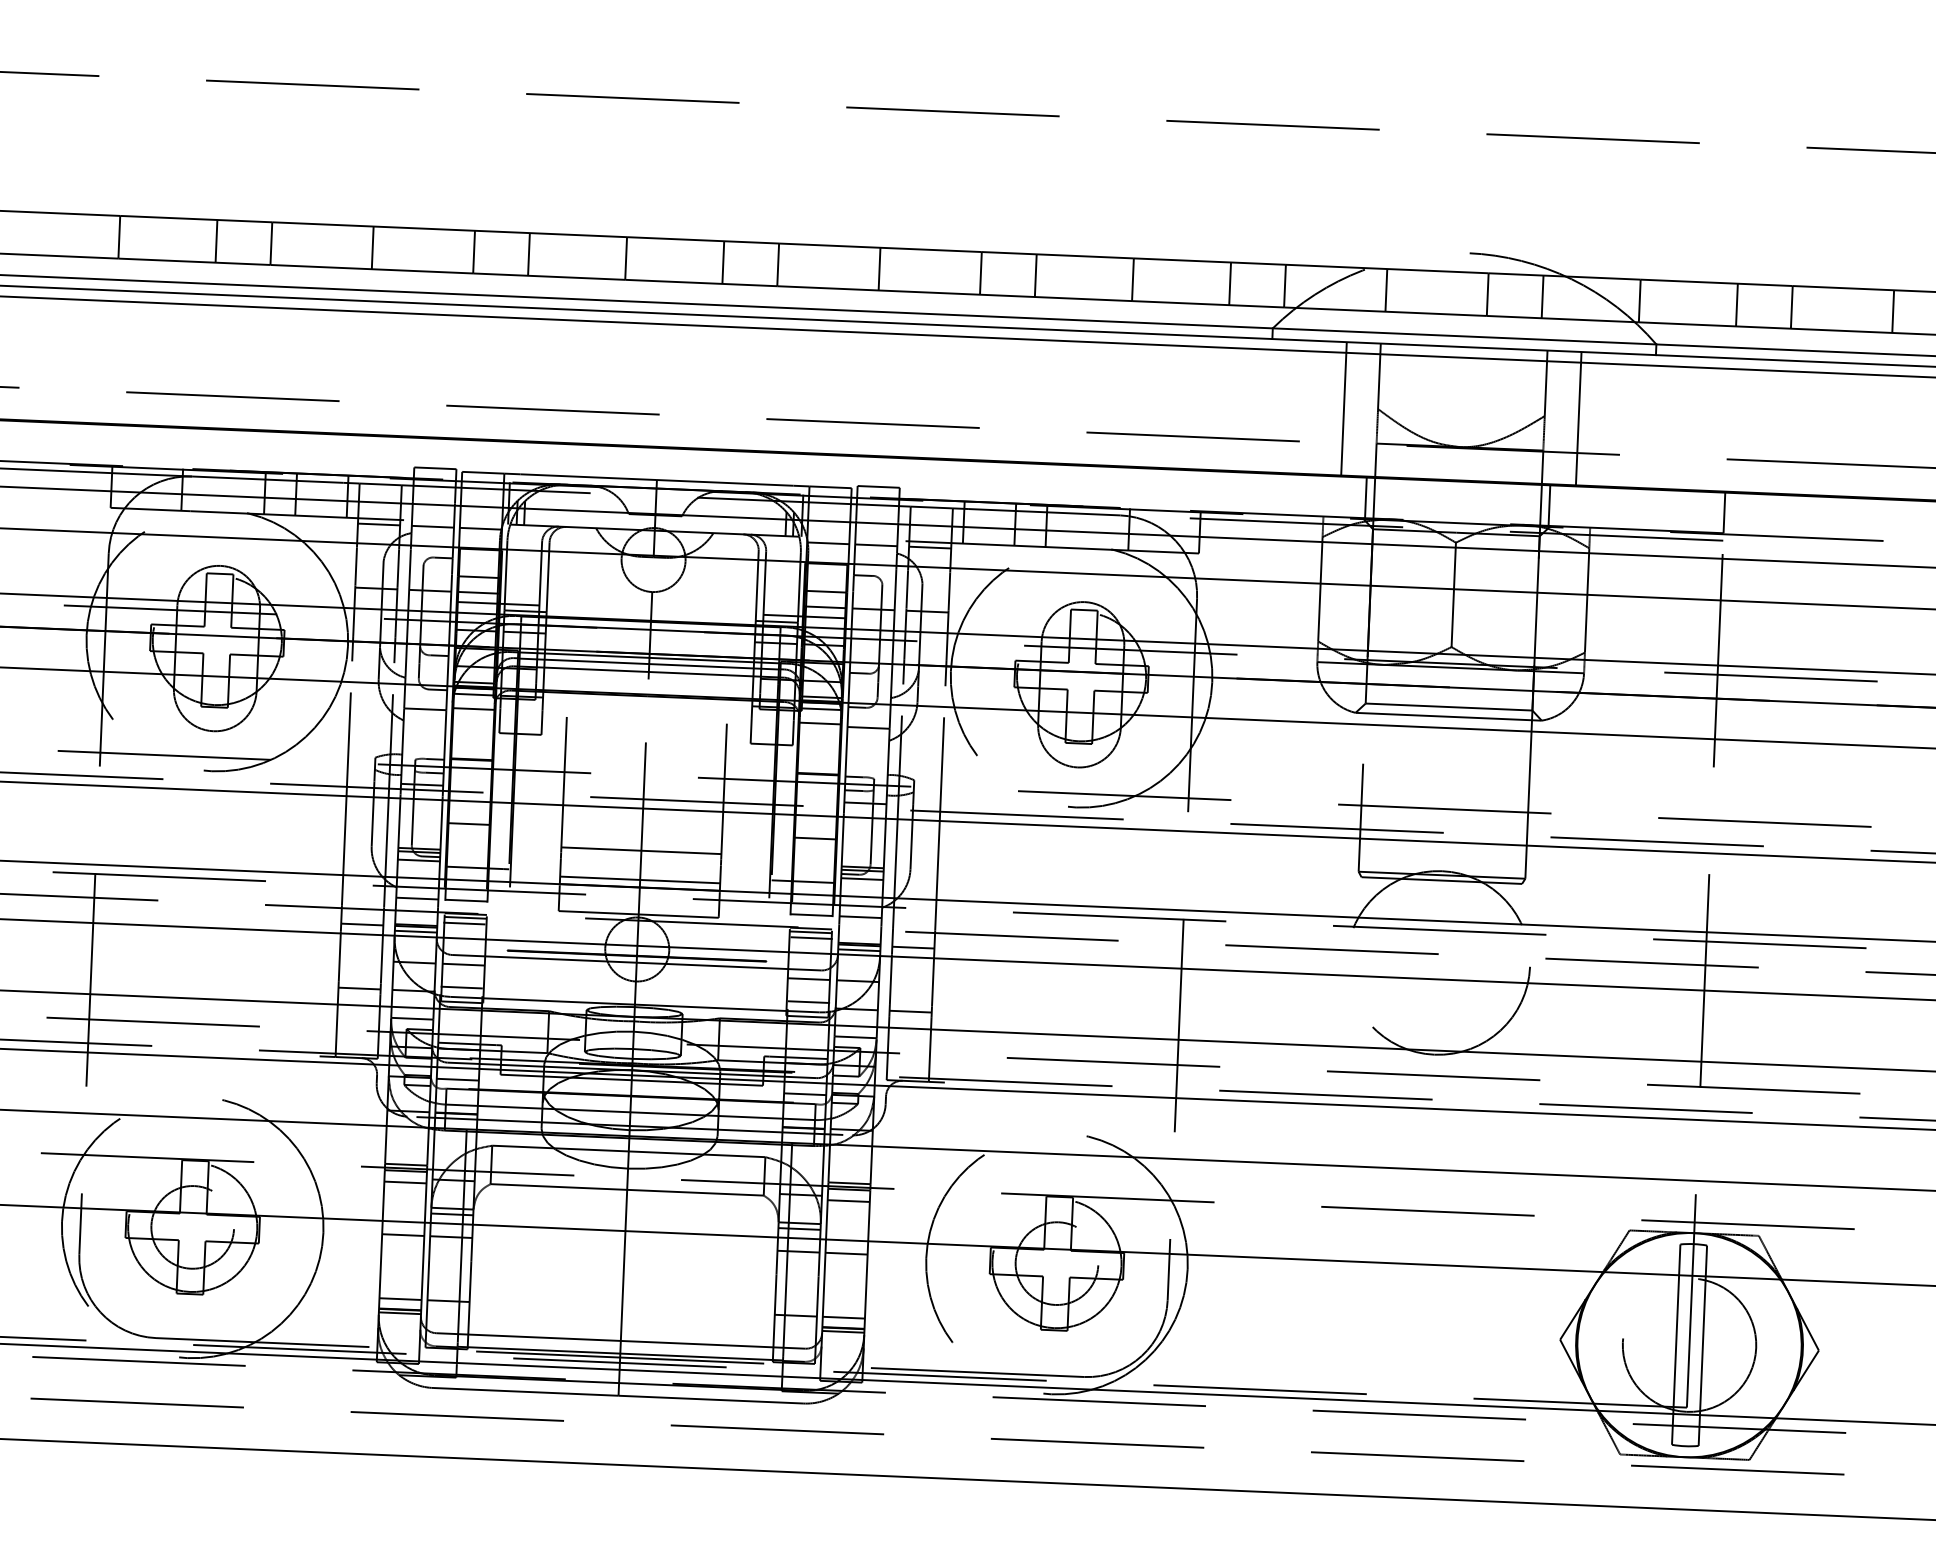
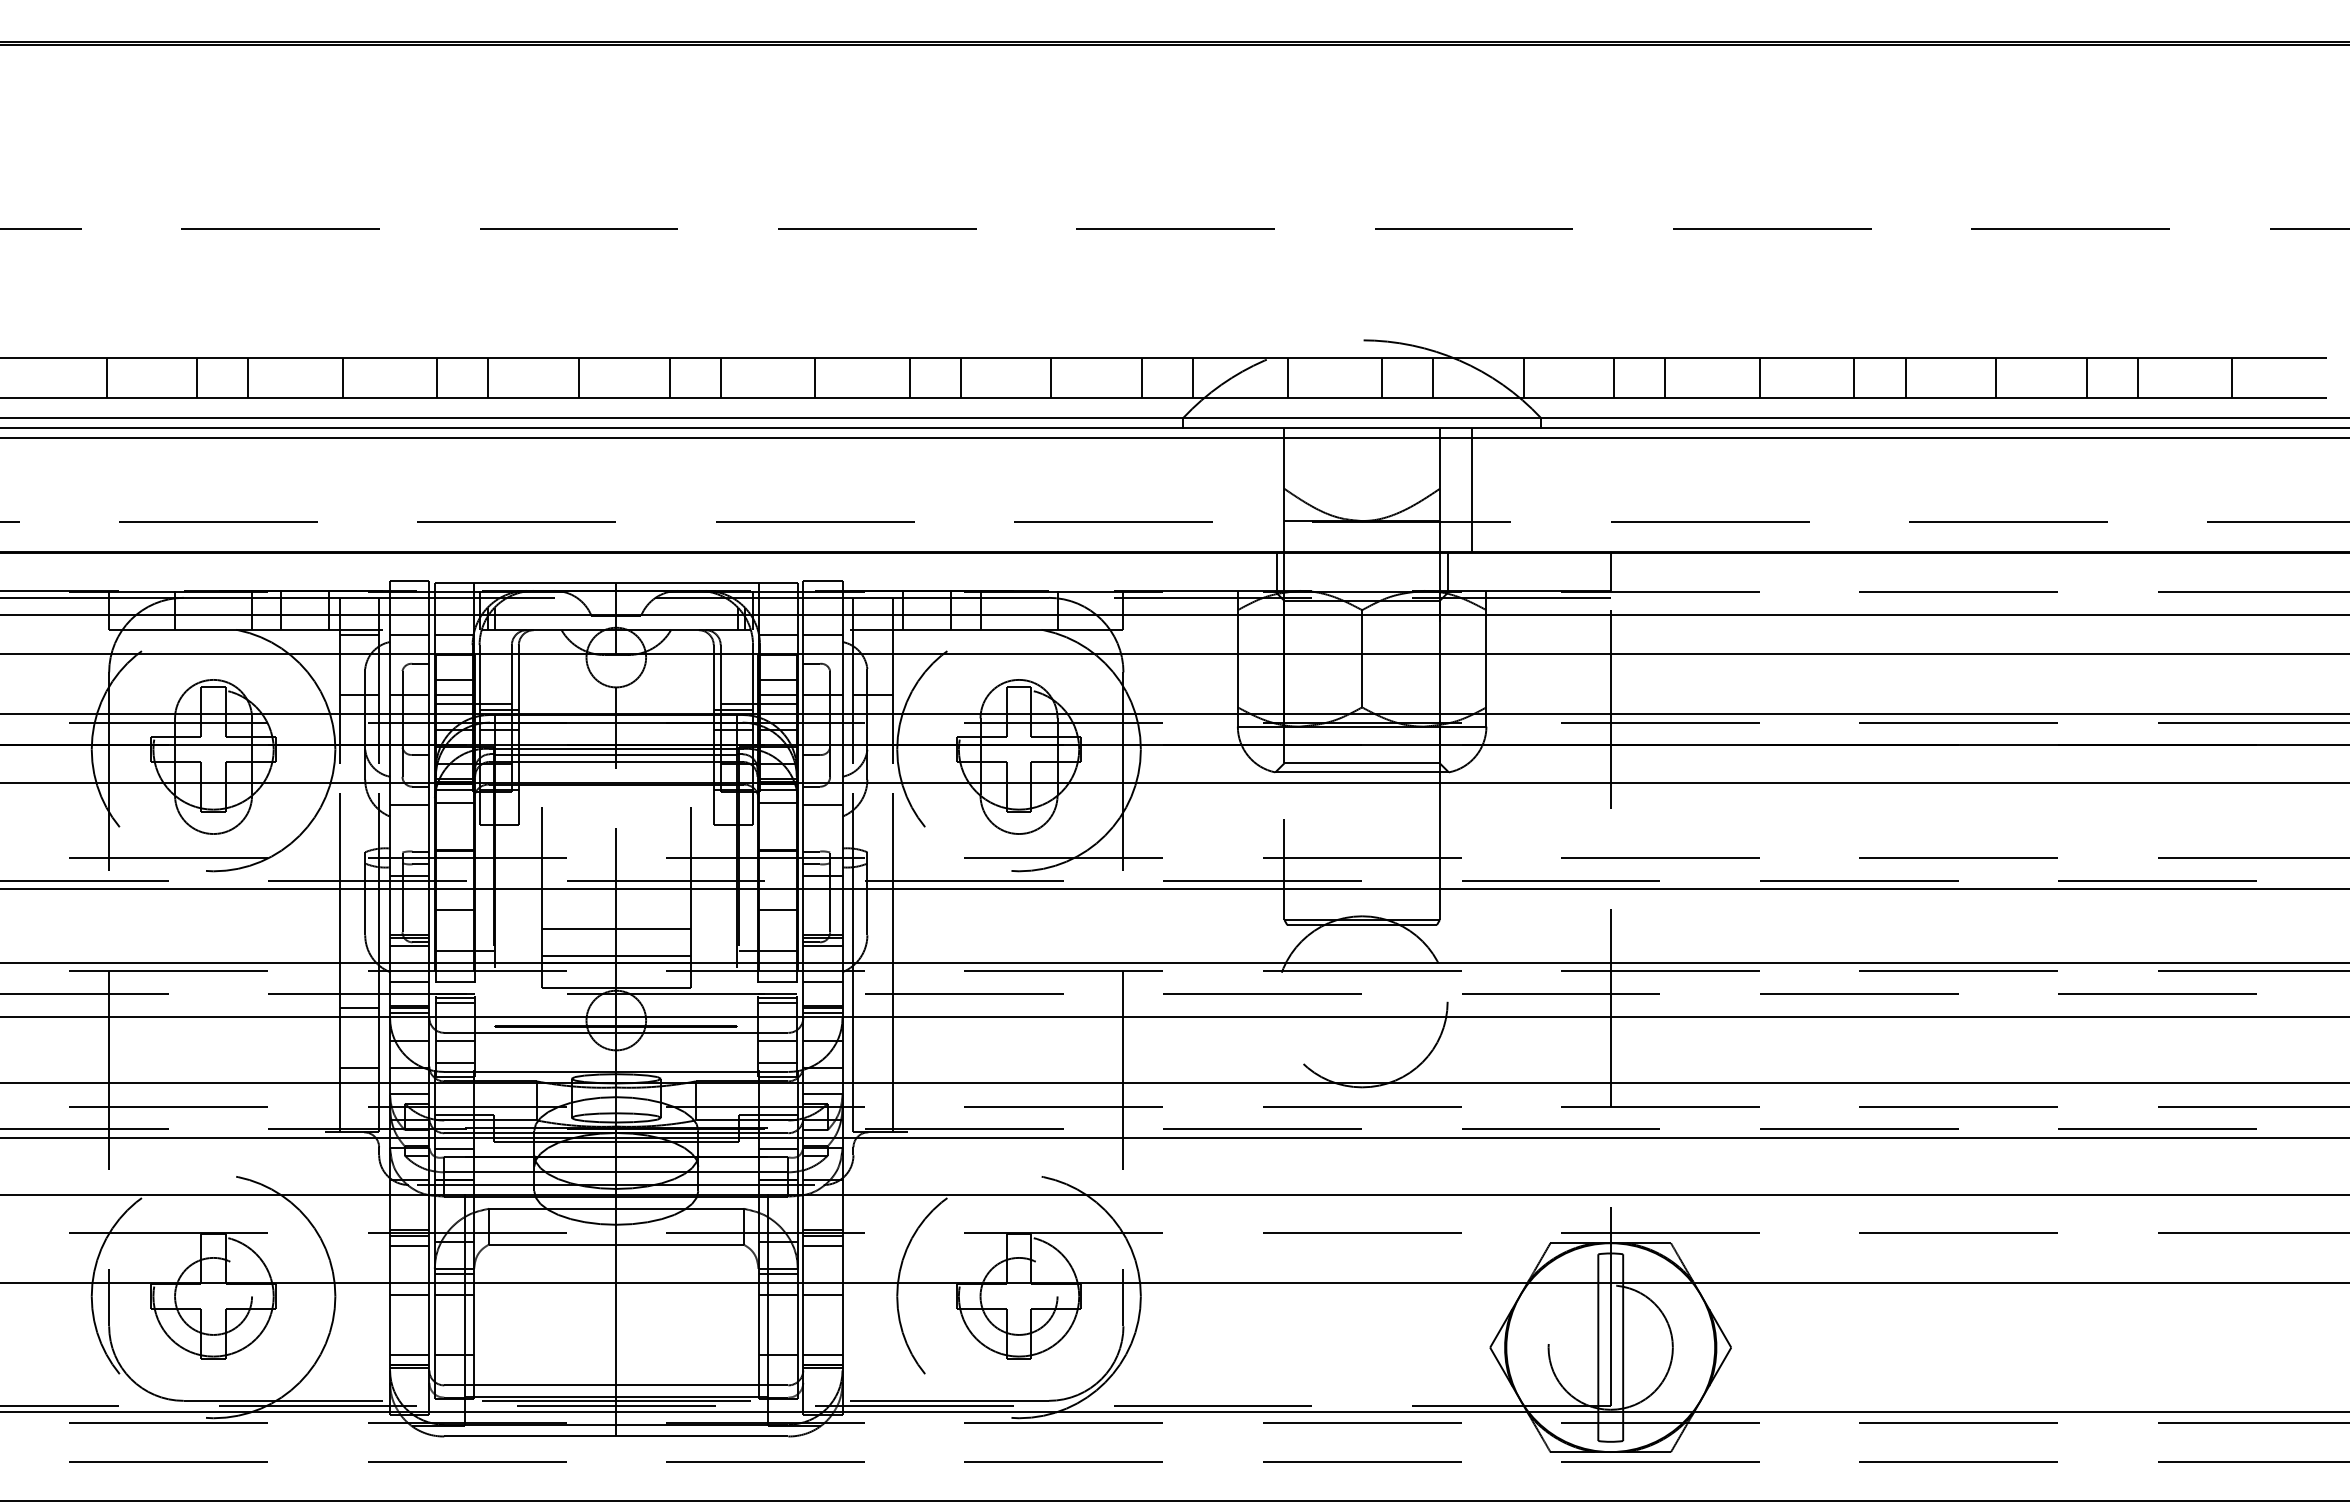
line: (1343, 408) -> (1252, 489), removed
line: (929, 547) -> (872, 635), removed
line: (912, 948) -> (872, 1008), removed
line: (910, 1011) -> (872, 1067), removed

